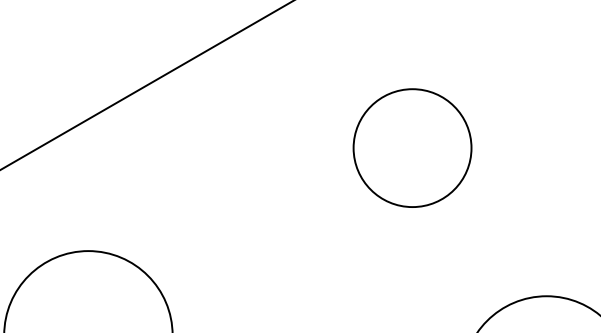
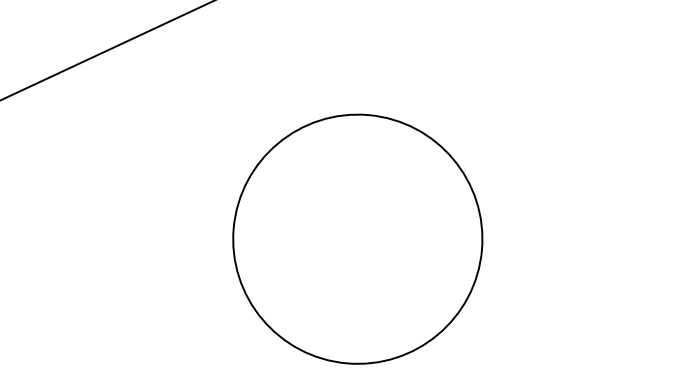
circle: (412, 147) -> (357, 238), size x1.43

